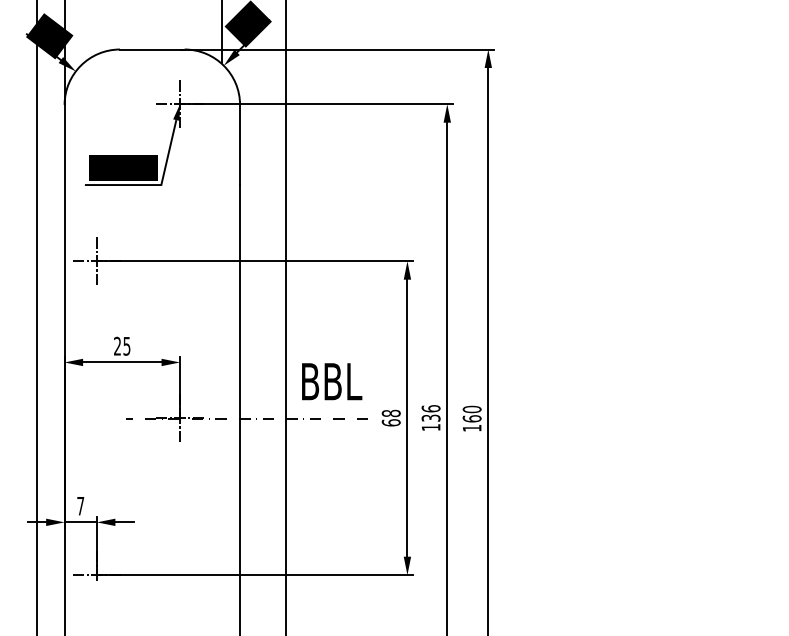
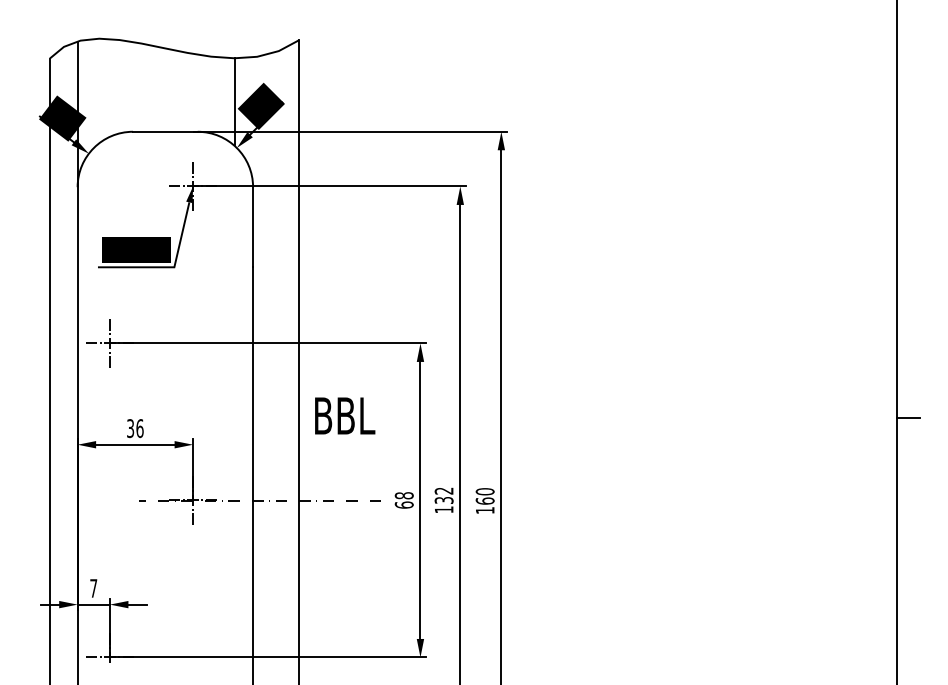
text: (122, 346) -> (135, 428), 25 -> 36
text: (332, 381) -> (345, 415), moved
text: (430, 408) -> (443, 490), 136 -> 132

